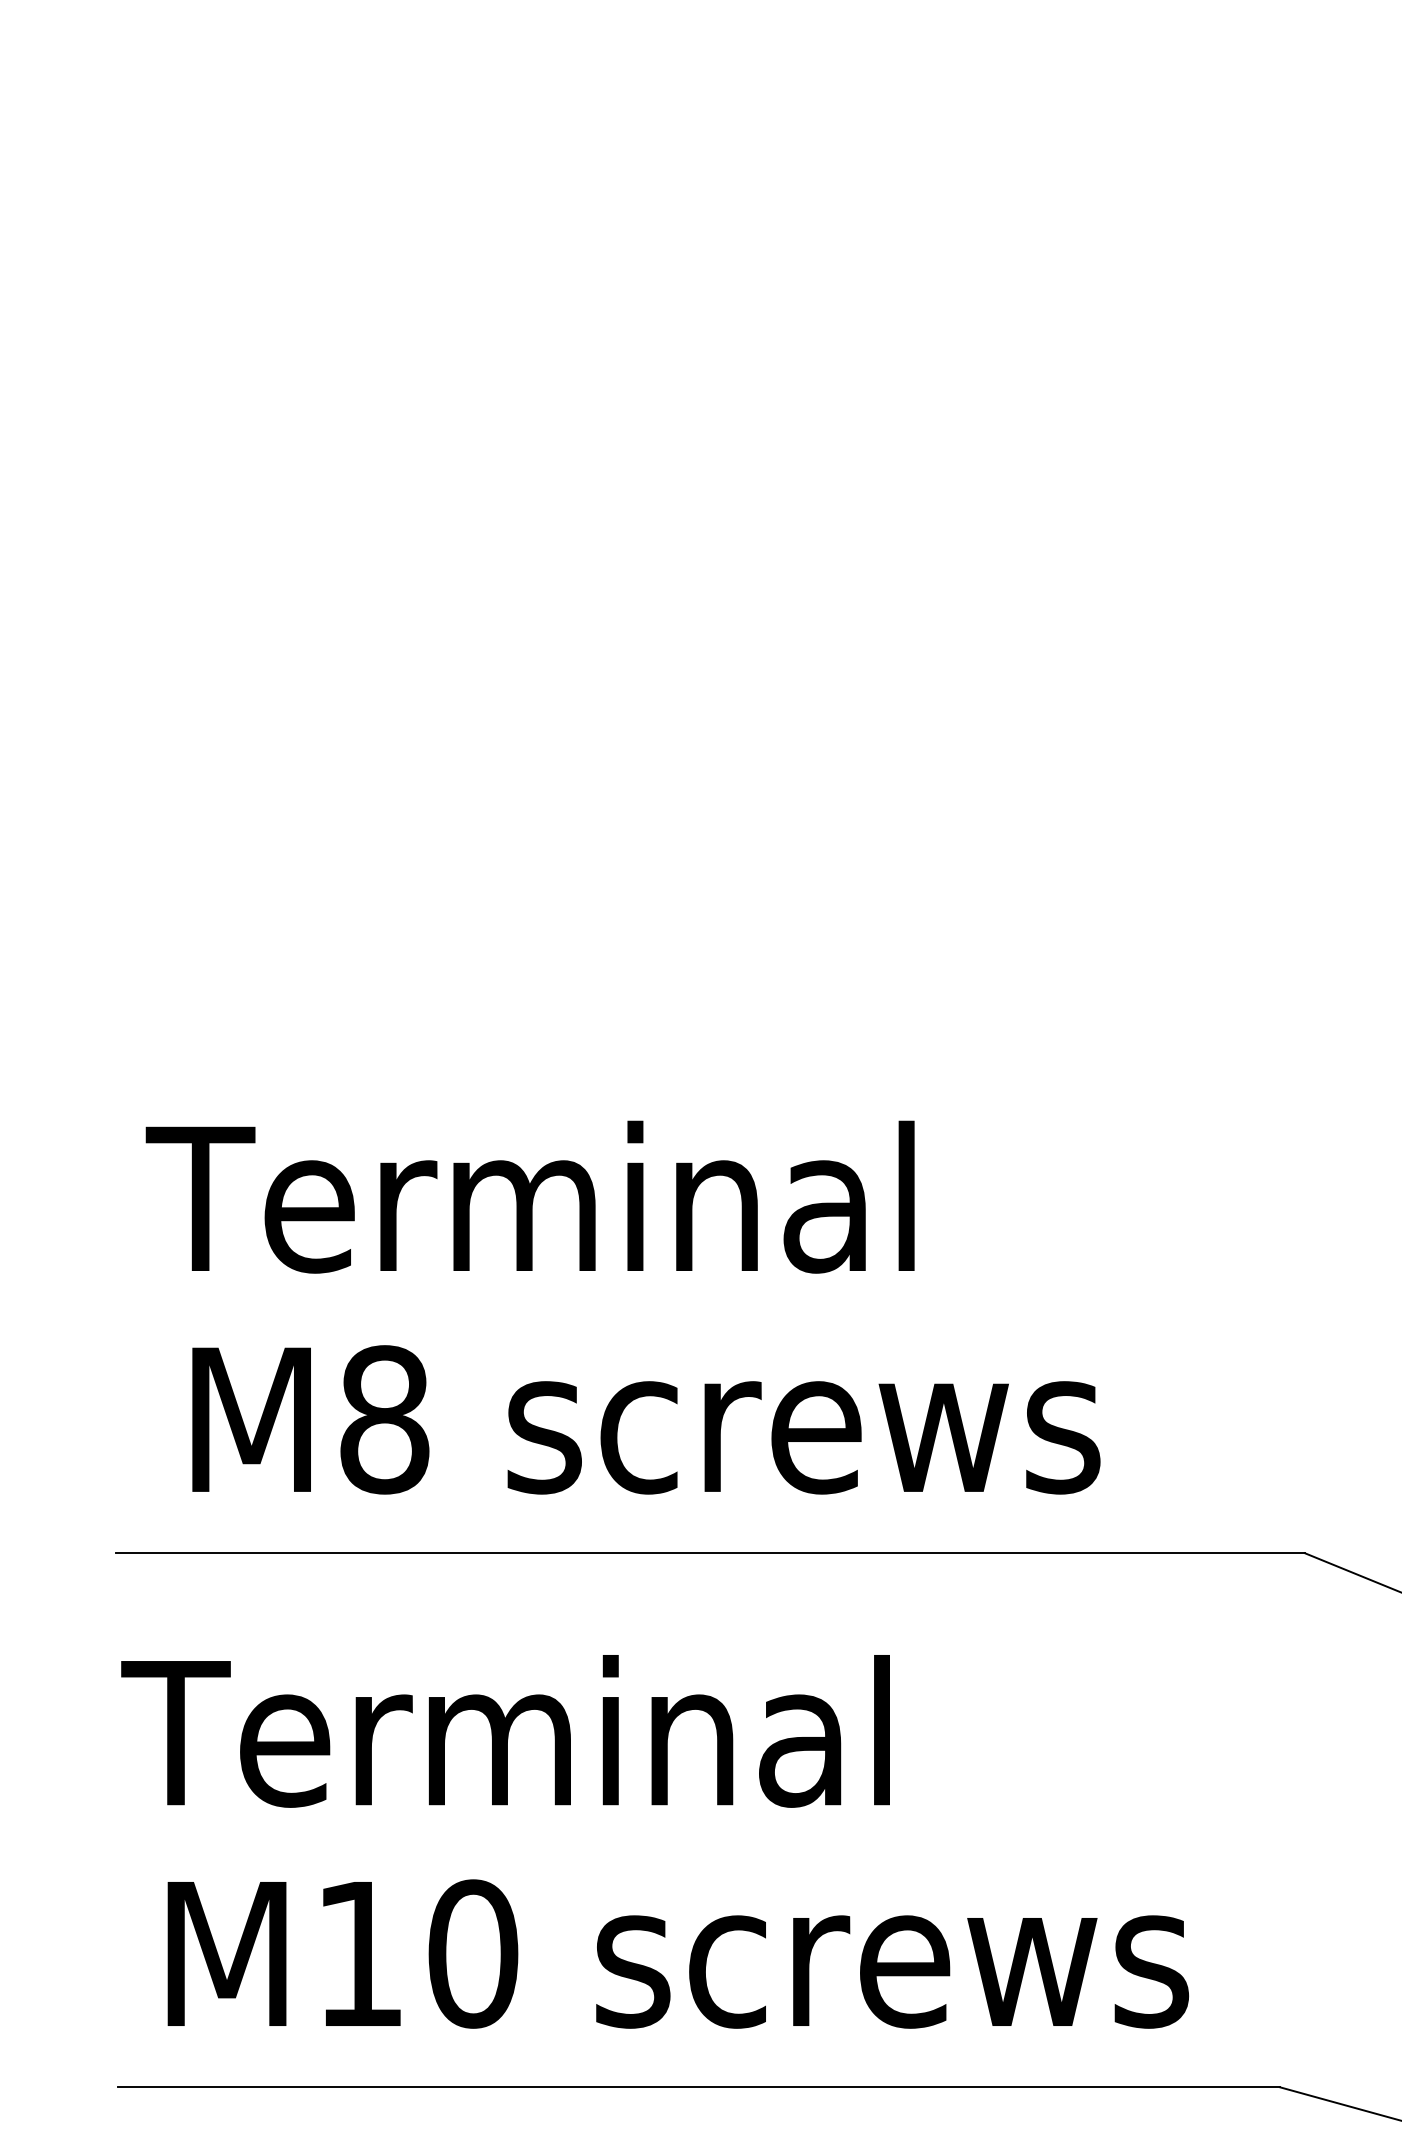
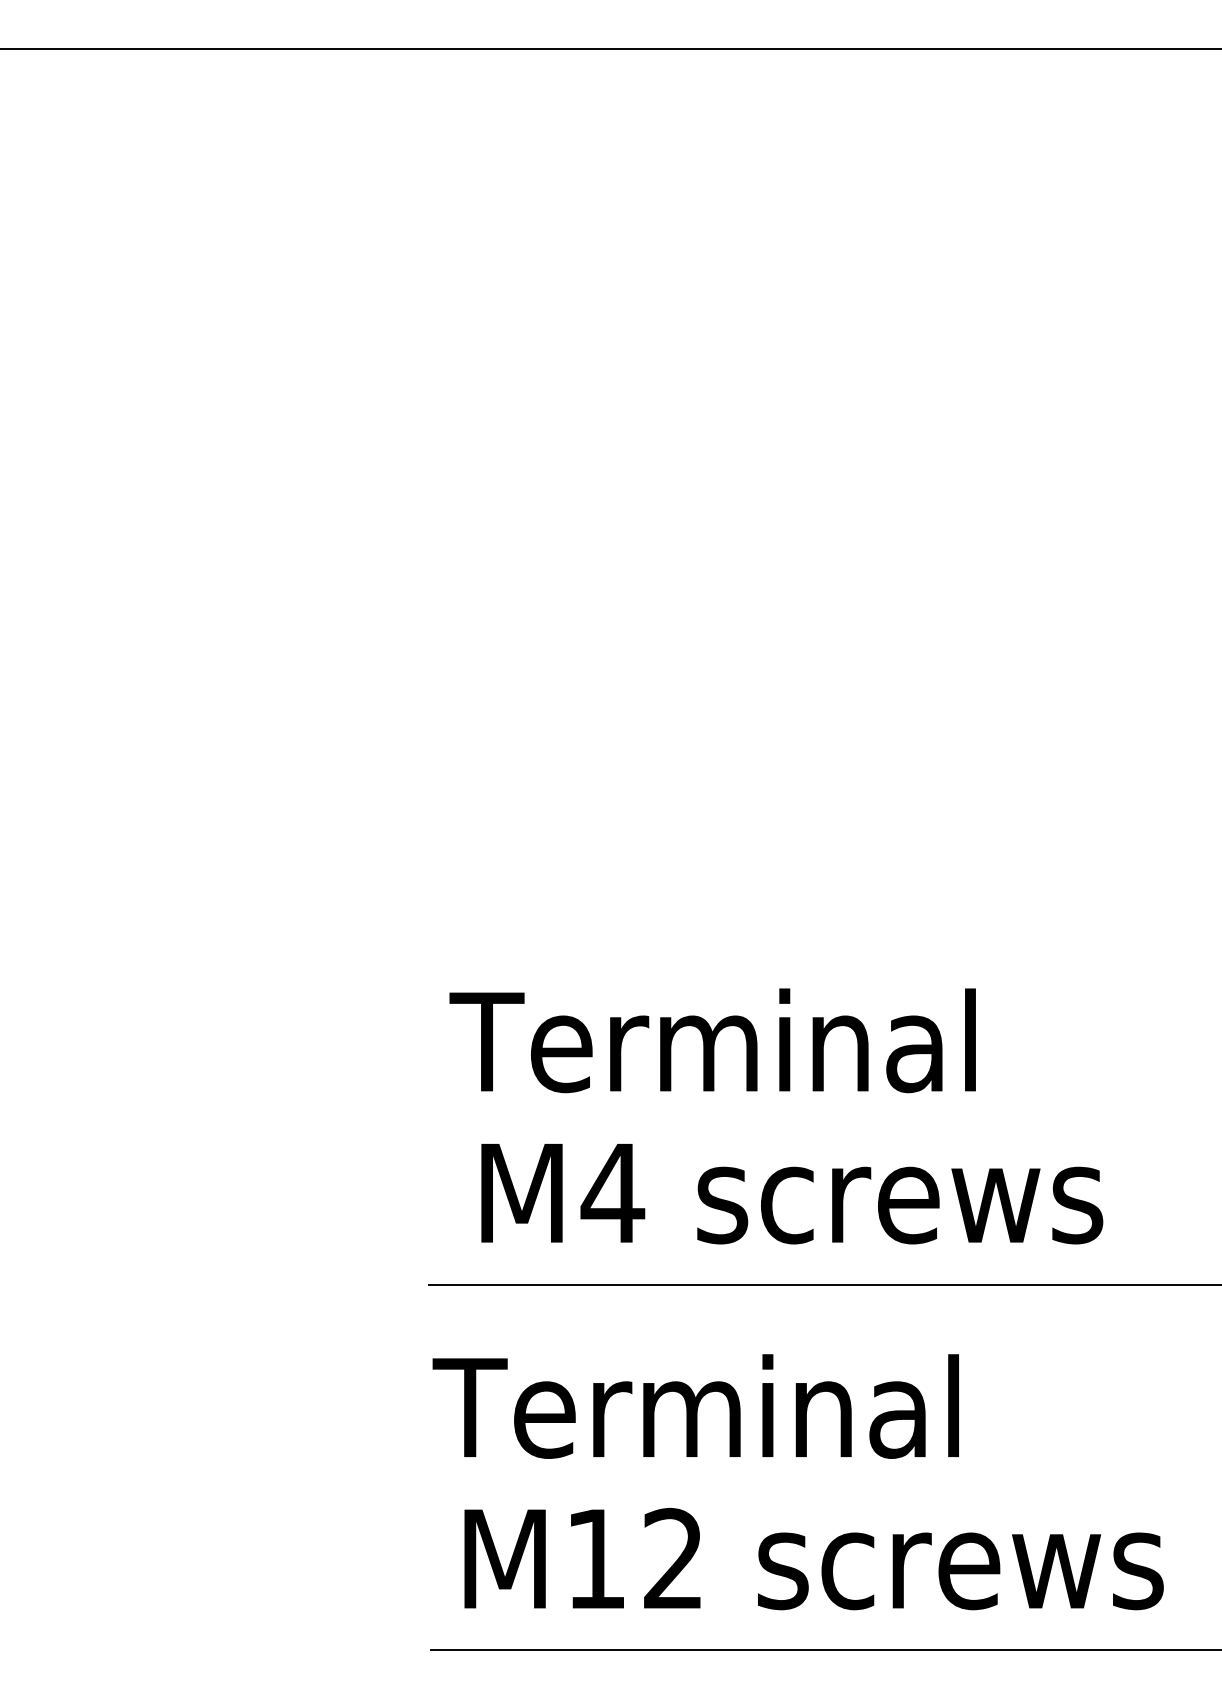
text: (383, 1420) -> (612, 1193), M8 -> M4
text: (472, 1953) -> (673, 1558), M10 -> M12

